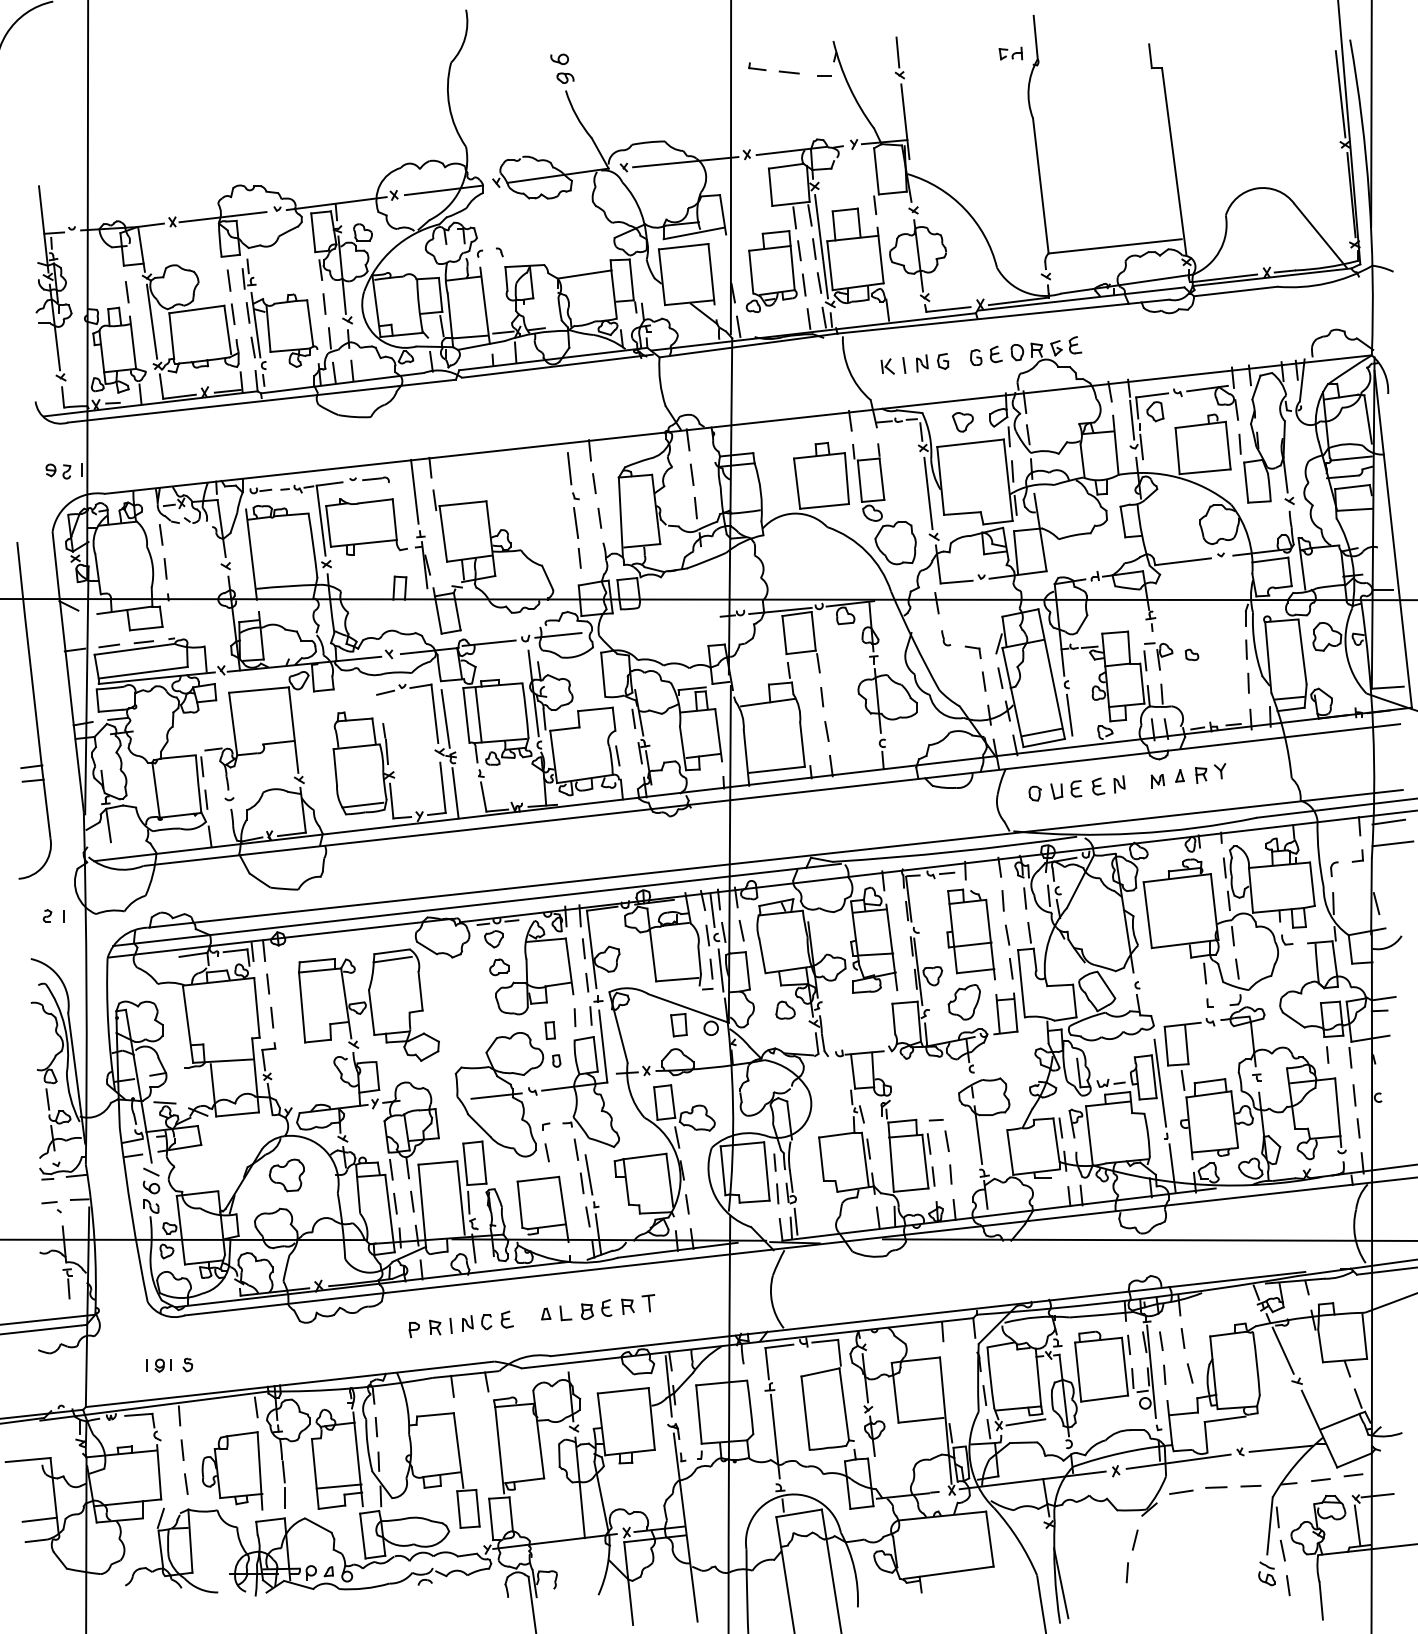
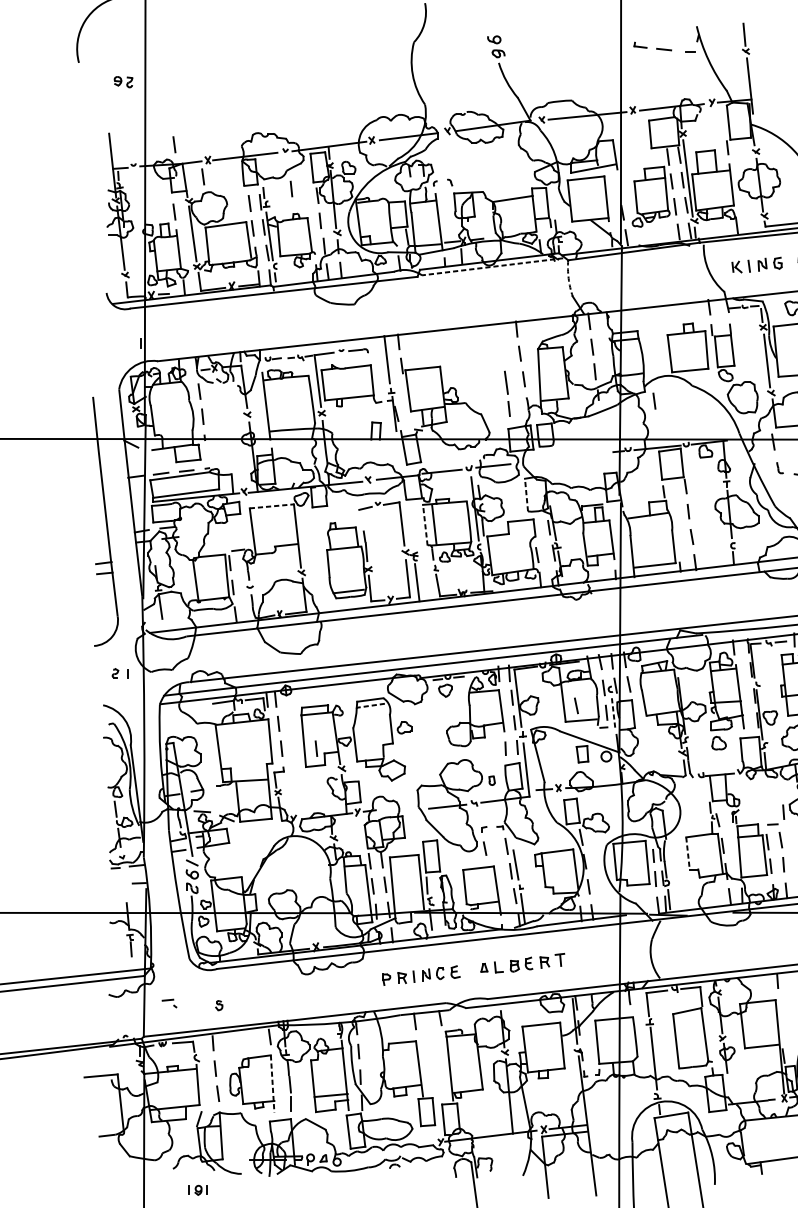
line: (127, 201) -> (174, 144), added
line: (165, 244) -> (202, 176), added
line: (285, 260) -> (291, 188), added
line: (556, 366) -> (491, 267), solid -> dashed
arc: (660, 382) -> (568, 278), solid -> dashed
part: (58, 471) -> (123, 82), moved
part: (573, 476) -> (504, 348), removed
line: (775, 547) -> (653, 400), added
line: (603, 674) -> (526, 494), solid -> dashed
line: (258, 690) -> (271, 506), solid -> dashed
line: (466, 715) -> (425, 525), solid -> dashed
line: (445, 718) -> (409, 527), removed
line: (712, 910) -> (607, 669), removed
line: (392, 959) -> (370, 705), solid -> dashed
line: (670, 959) -> (576, 705), added
part: (499, 967) -> (404, 727), moved
line: (721, 970) -> (614, 713), solid -> dashed
part: (785, 1009) -> (719, 742), moved
line: (319, 1017) -> (316, 748), added
part: (549, 1030) -> (486, 758), removed
line: (950, 1103) -> (783, 812), added
line: (821, 1159) -> (687, 853), solid -> dashed
part: (286, 1175) -> (292, 865), removed
part: (51, 1207) -> (169, 1003), moved
part: (158, 1365) -> (197, 1190), moved
line: (260, 1470) -> (272, 1083), solid -> dashed
line: (39, 1519) -> (109, 1119), removed

